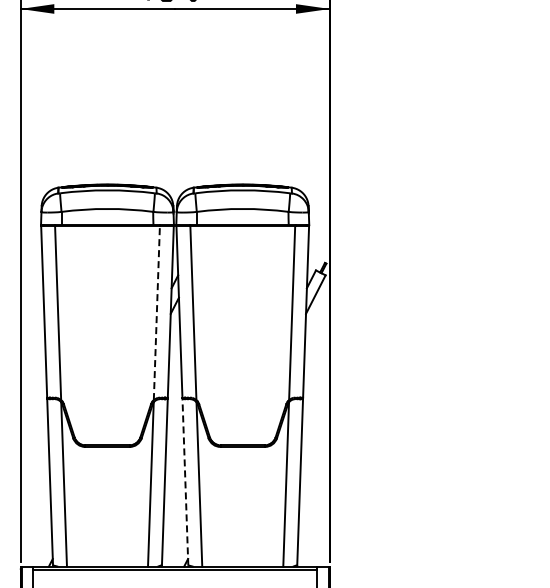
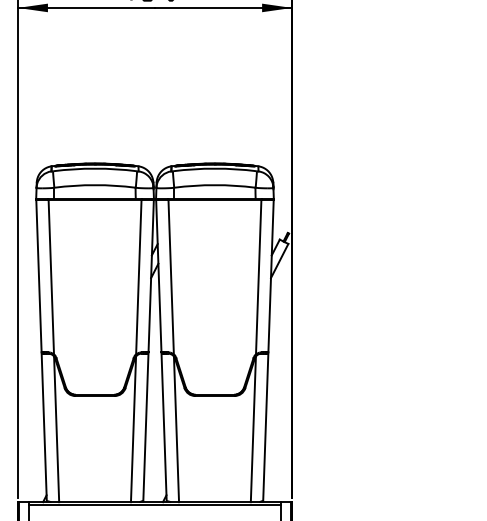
line: (156, 312) -> (138, 276), dashed -> solid
line: (185, 481) -> (164, 426), dashed -> solid

